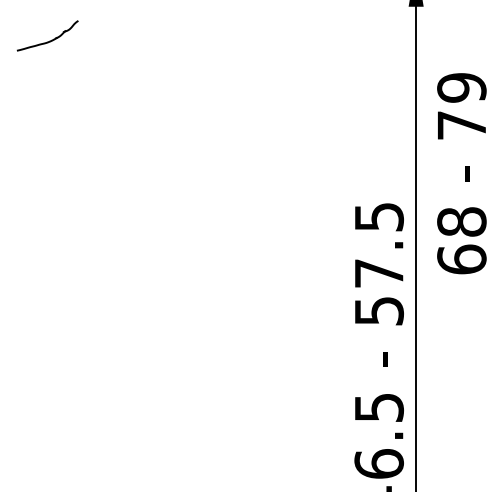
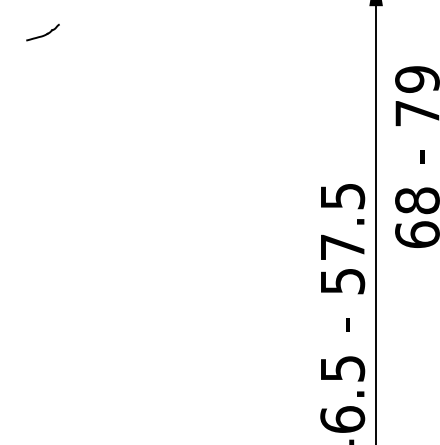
part: (47, 35) -> (42, 32), size x0.6

